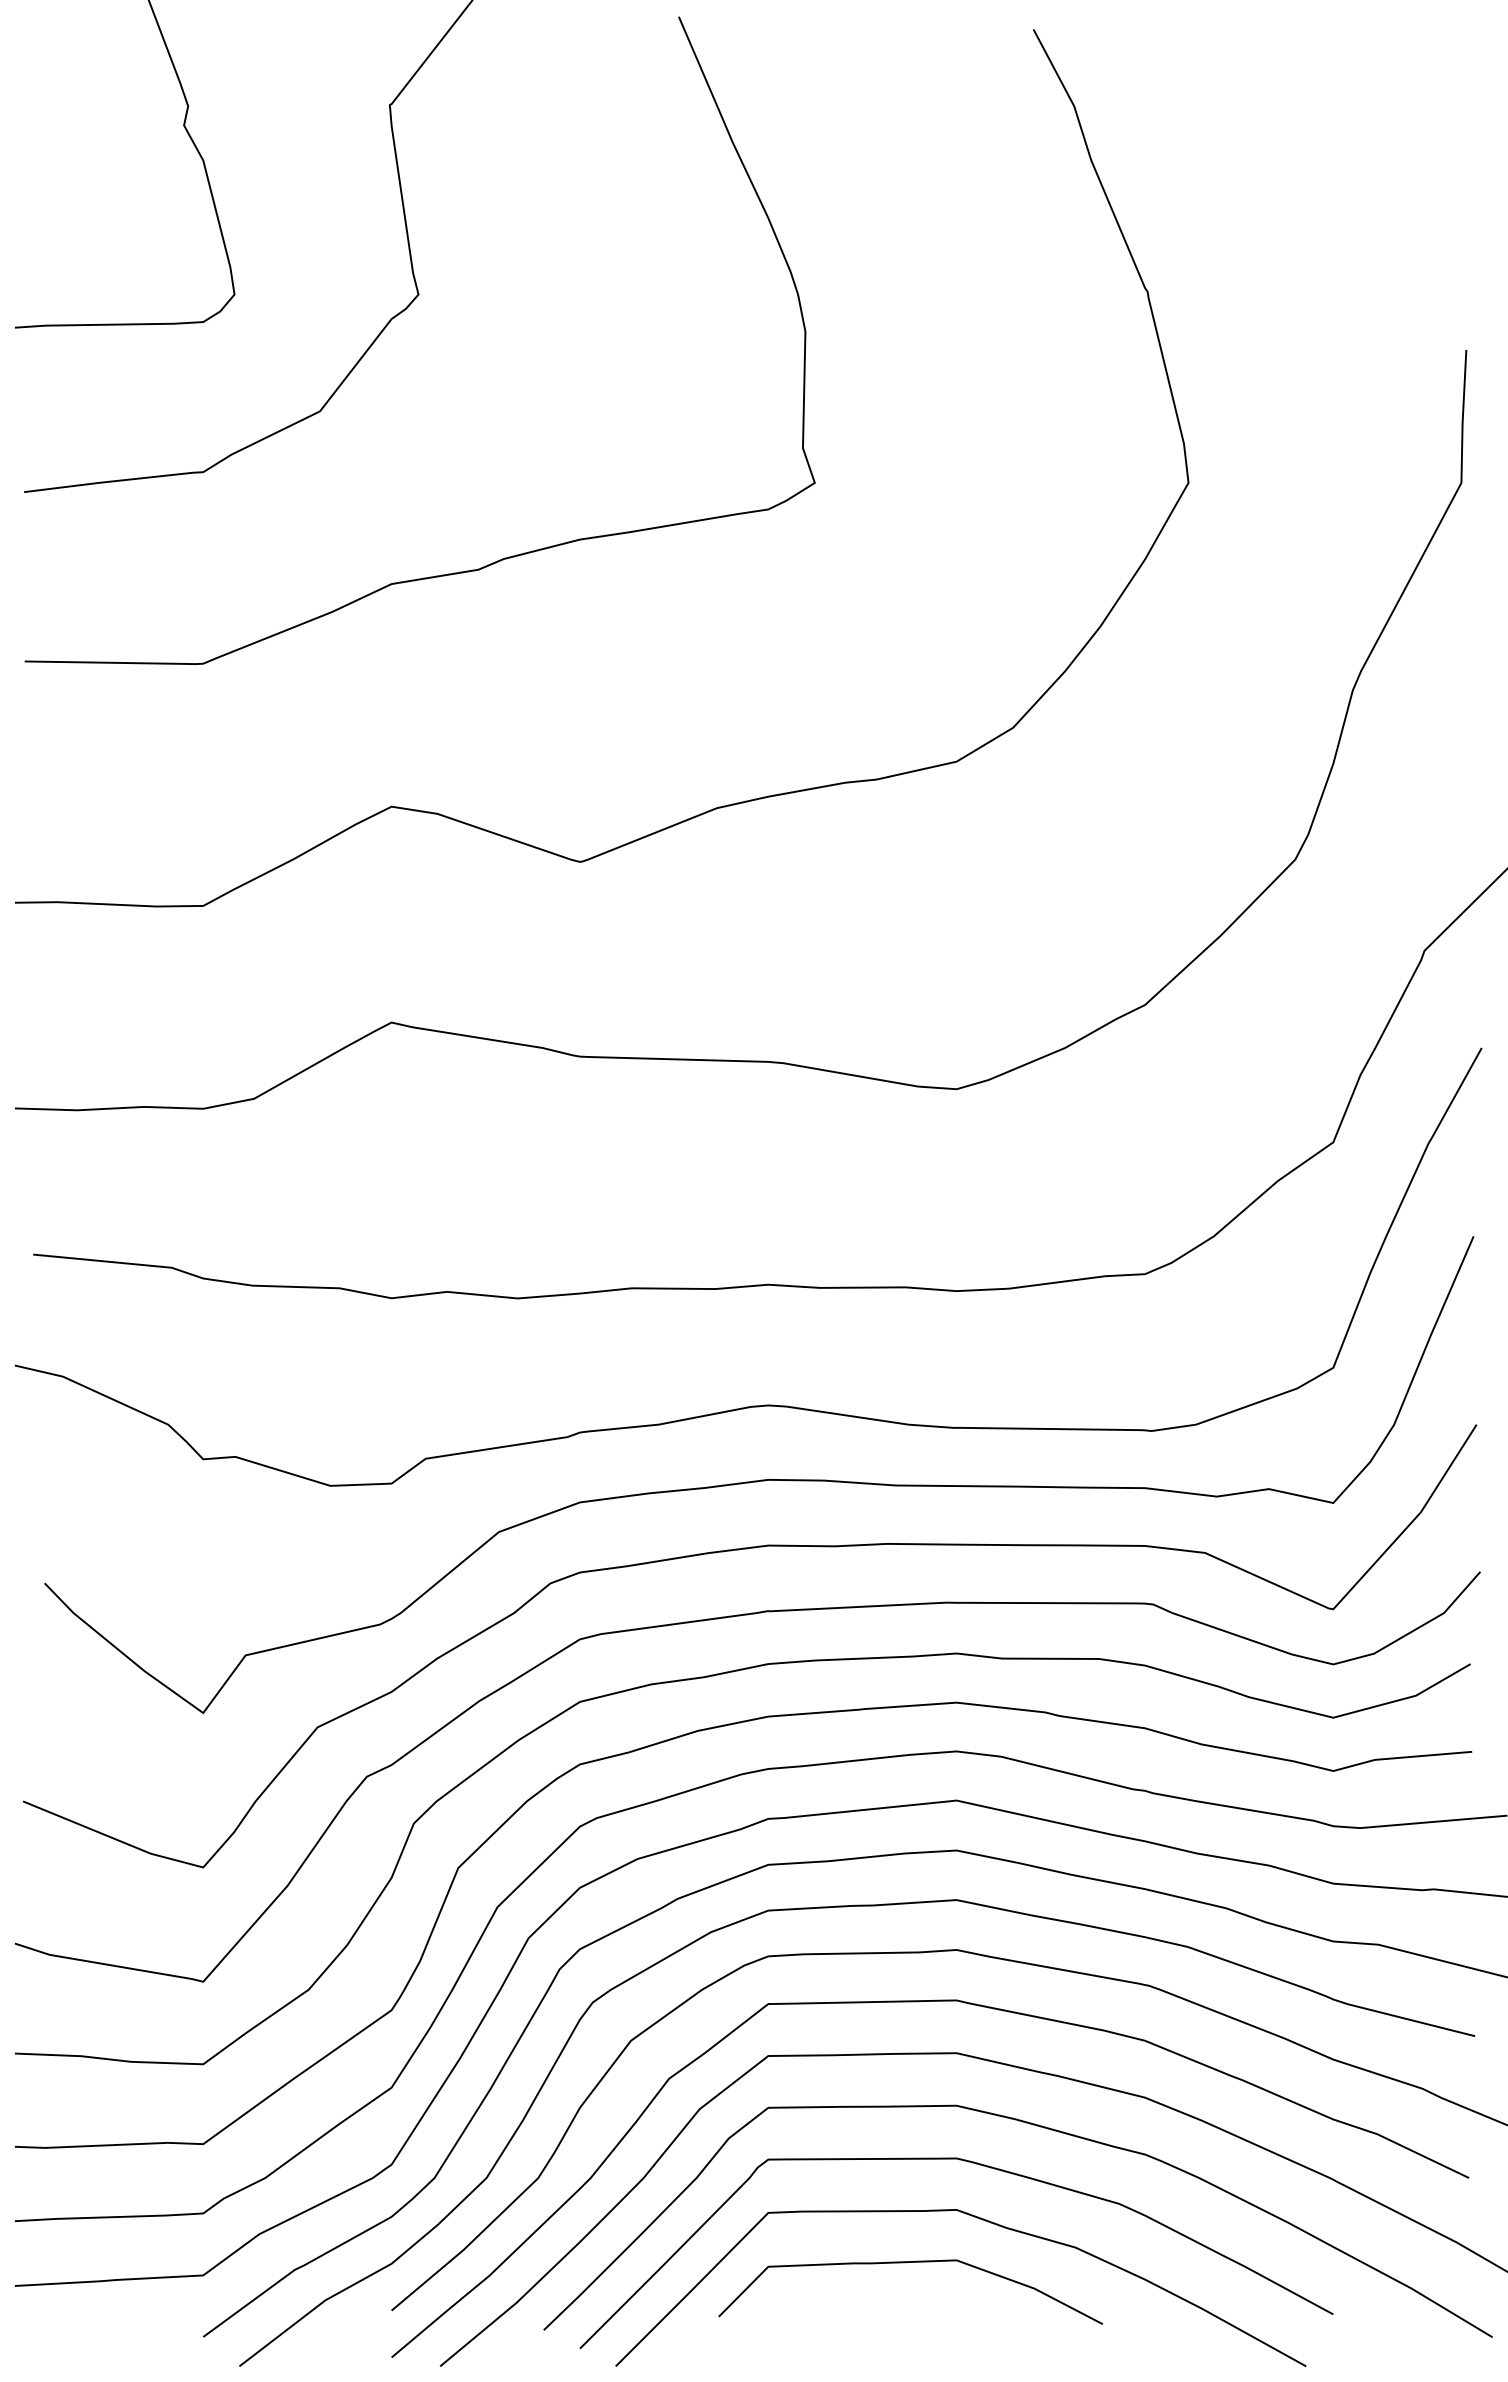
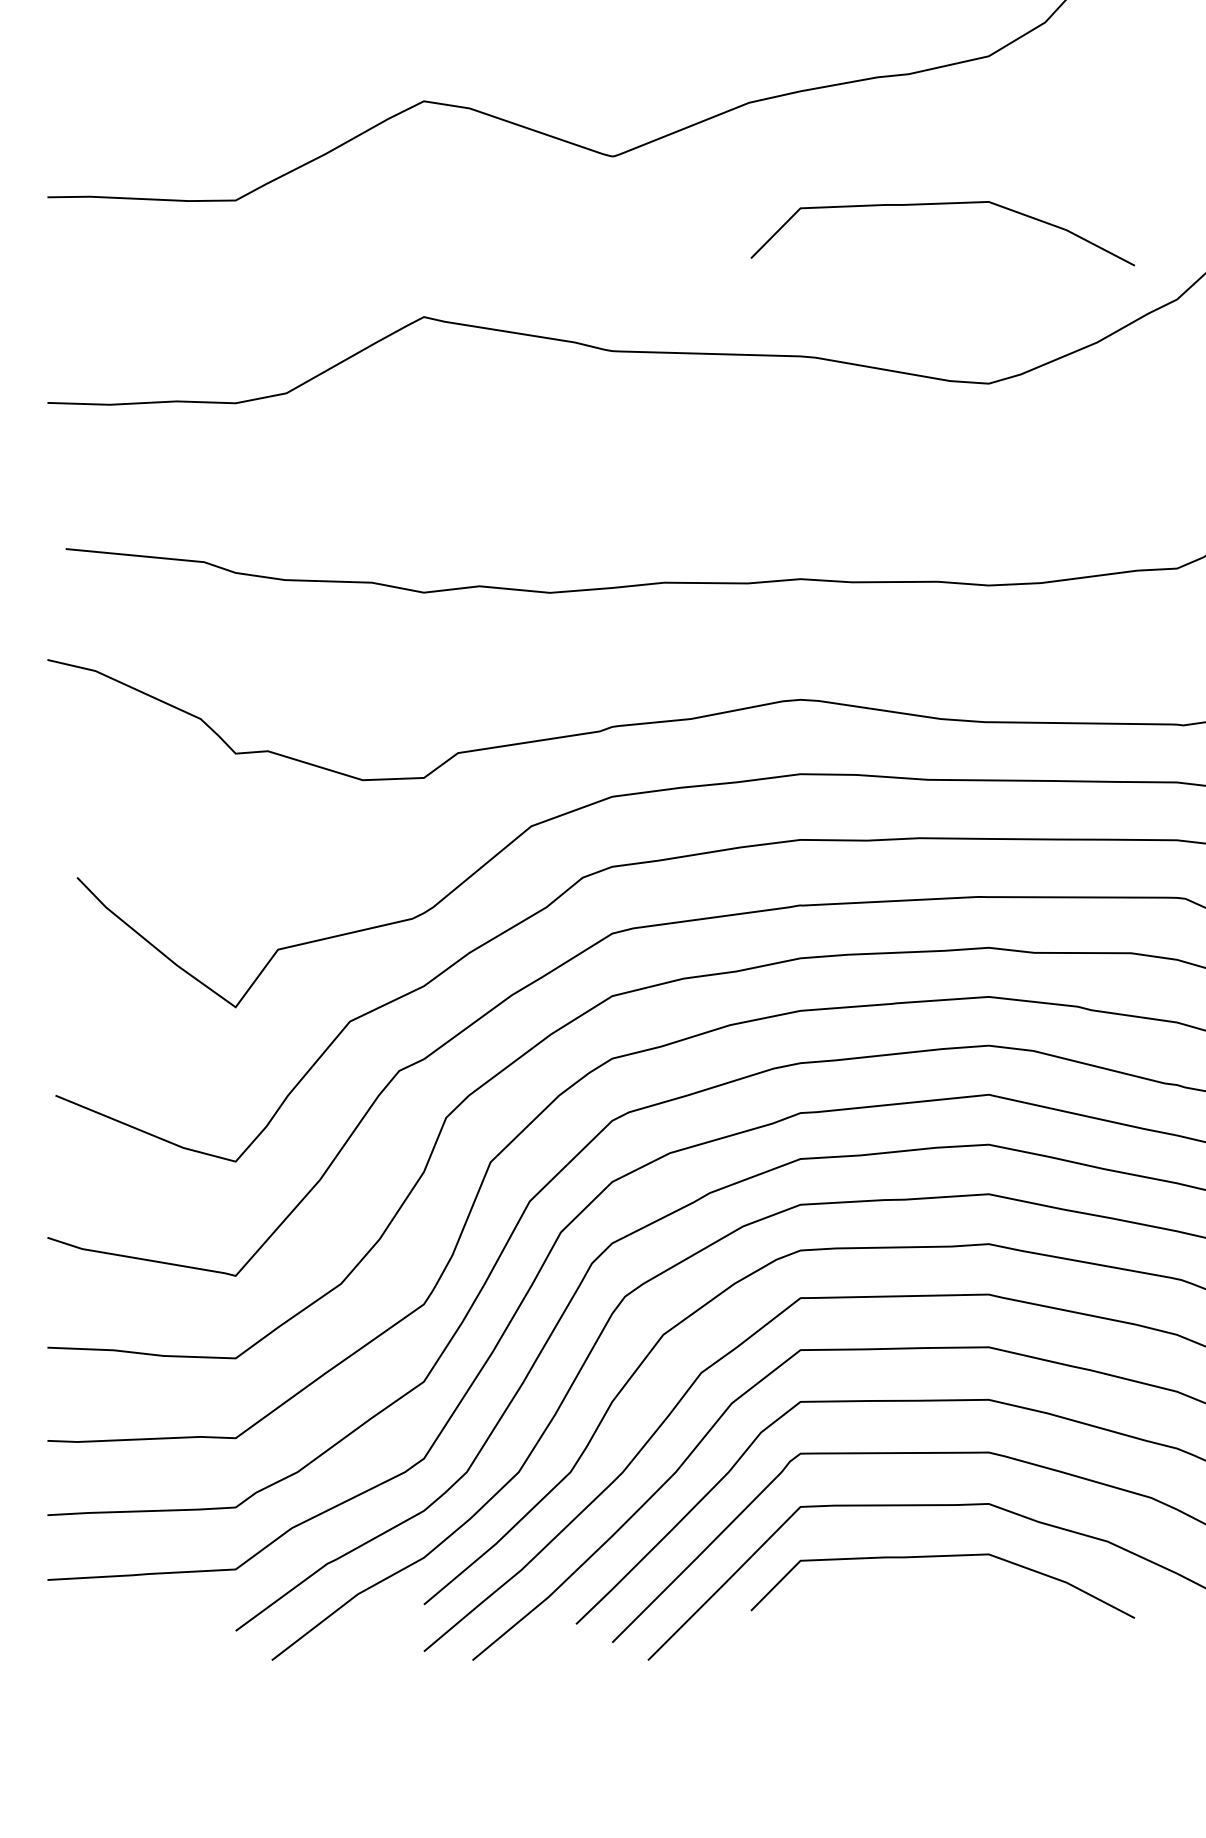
curve: (905, 910) -> (937, 205), added

